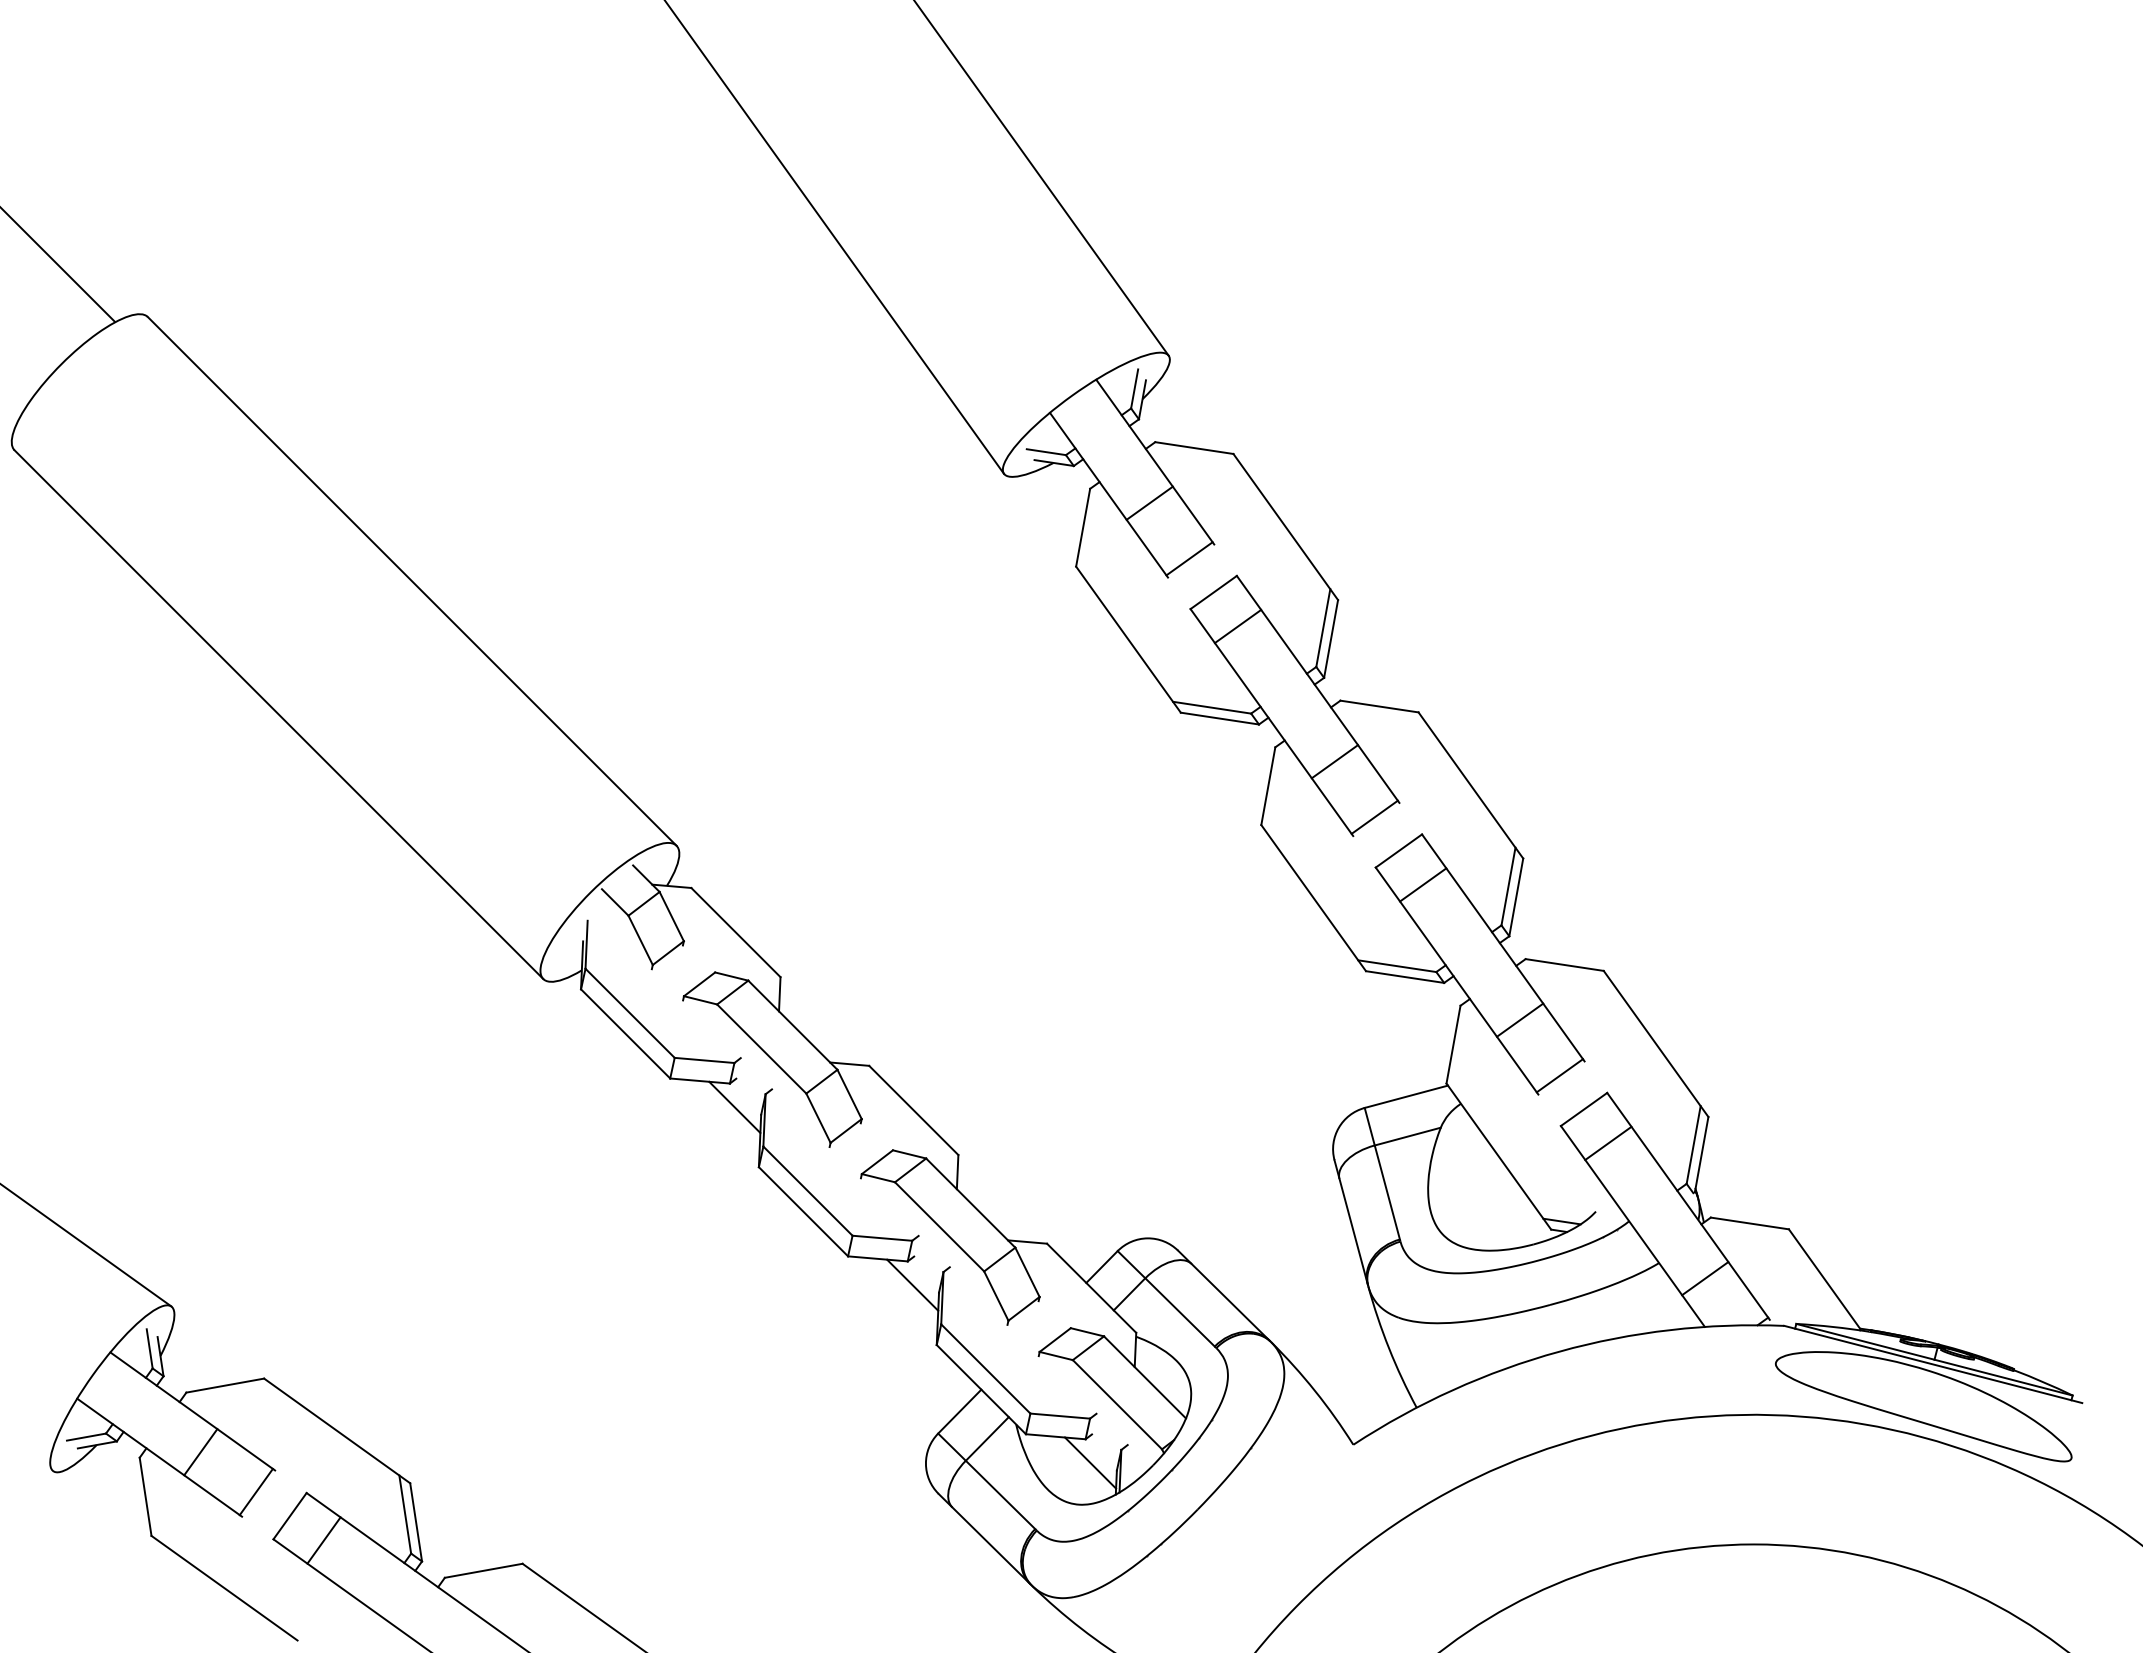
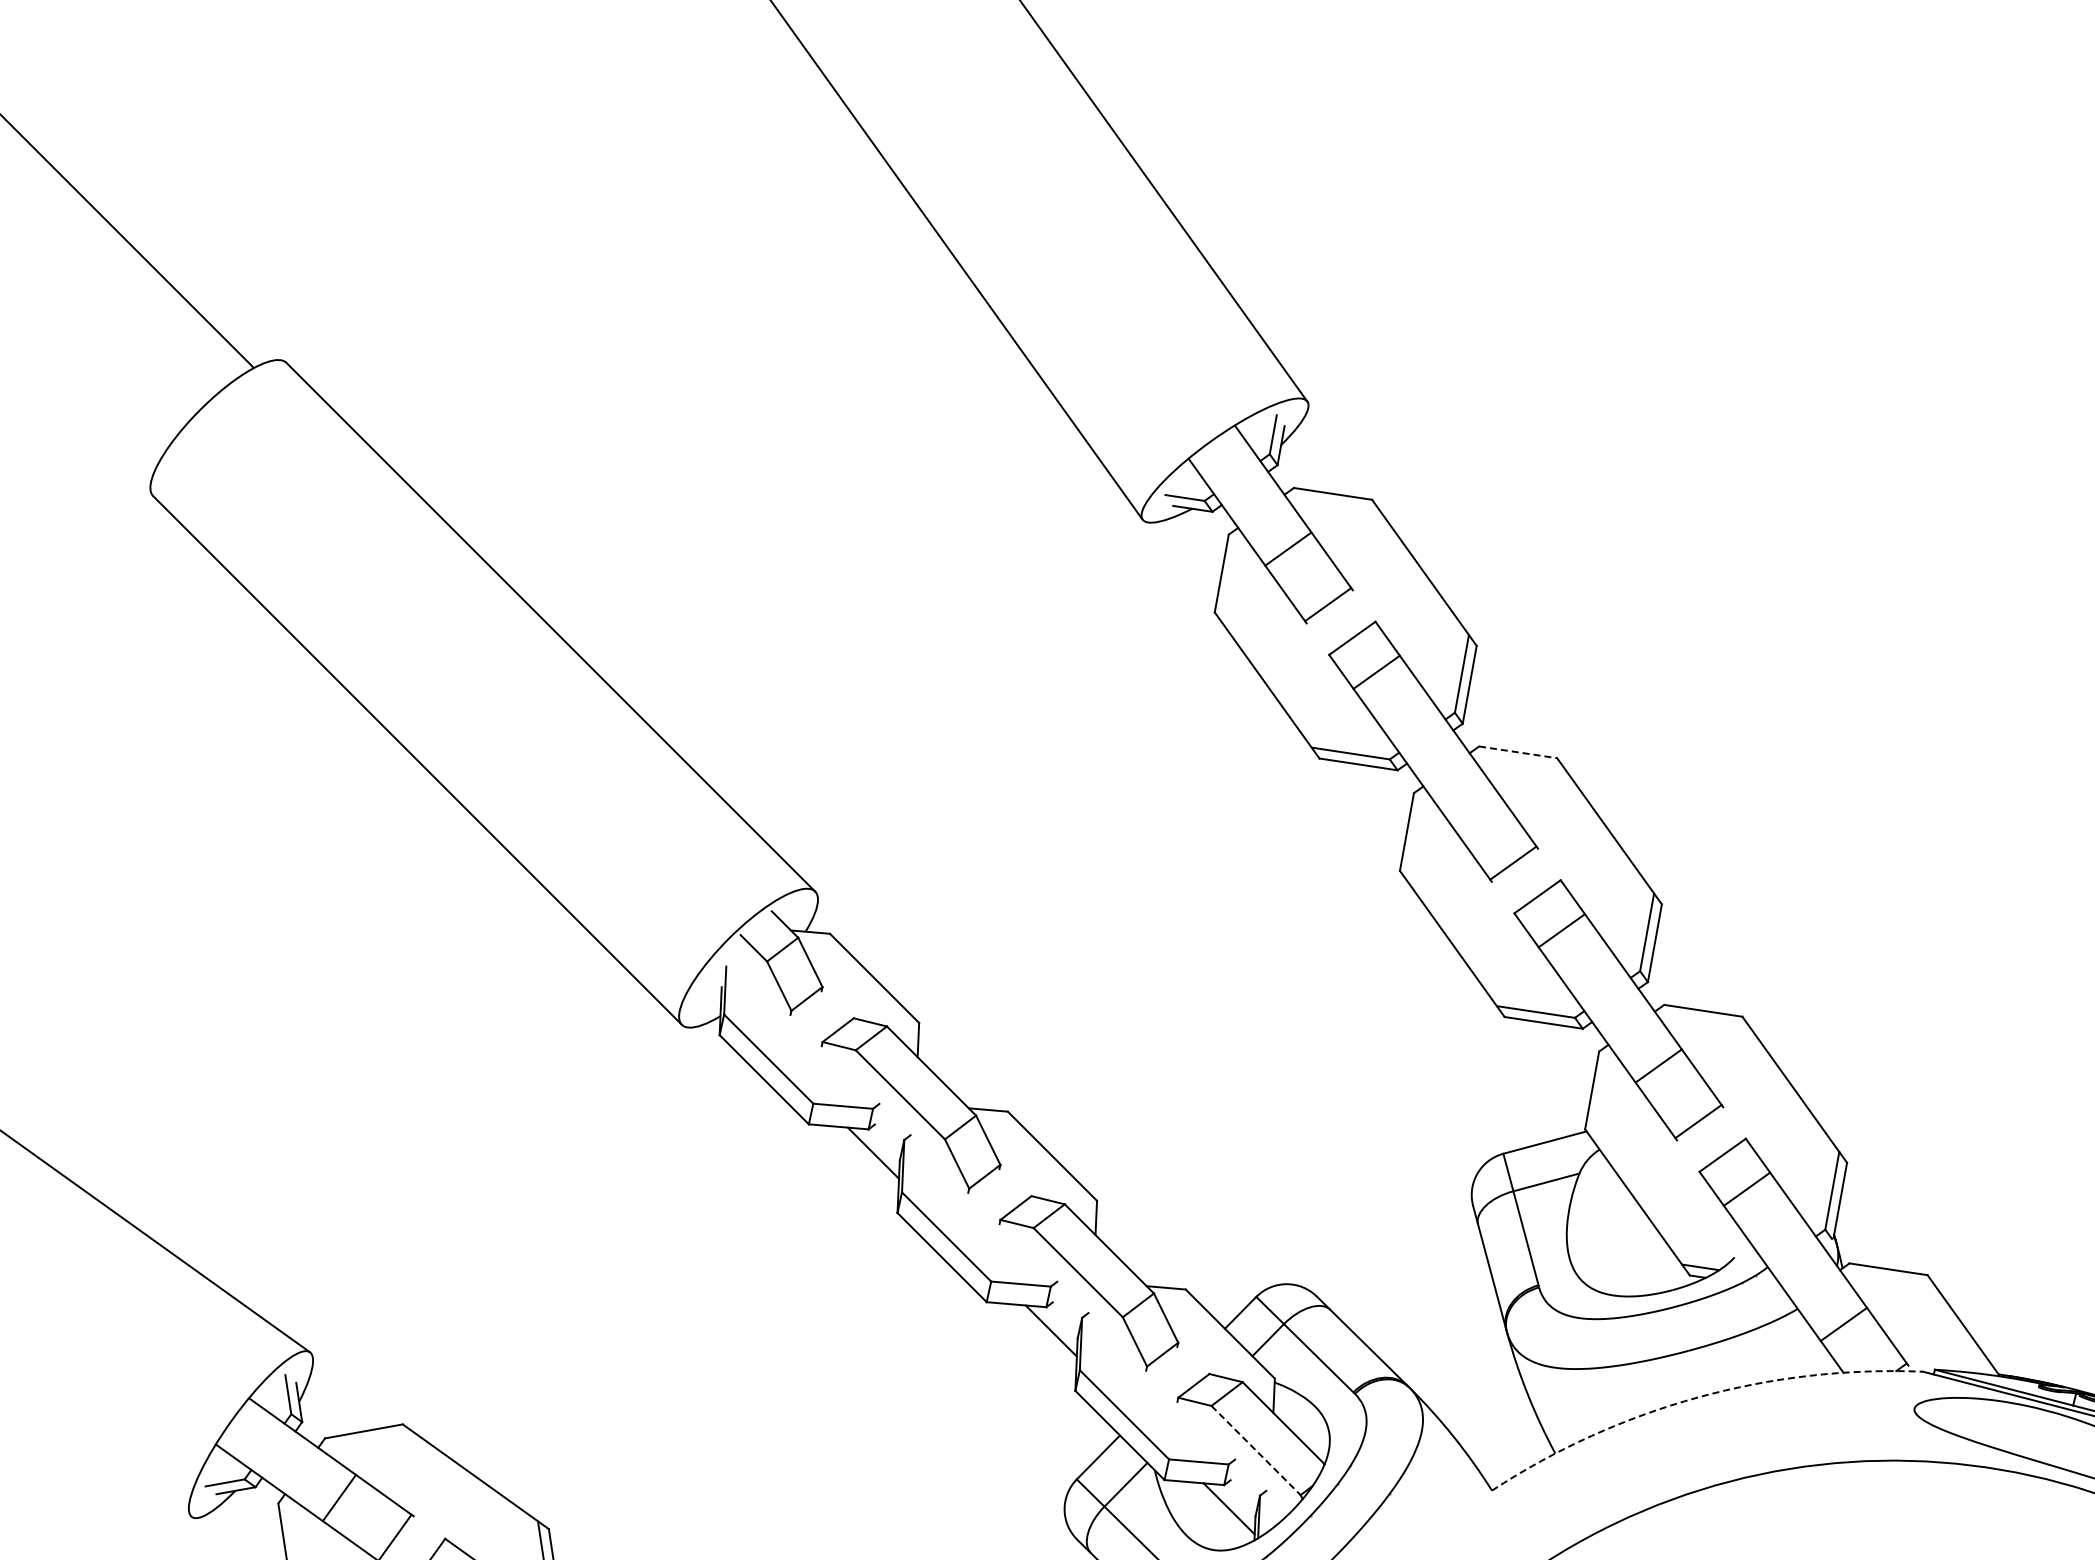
line: (1380, 706) -> (1519, 752), solid -> dashed
line: (1334, 761) -> (1473, 807), removed
arc: (1559, 1351) -> (1698, 1397), solid -> dashed
line: (1117, 1405) -> (1256, 1451), solid -> dashed

